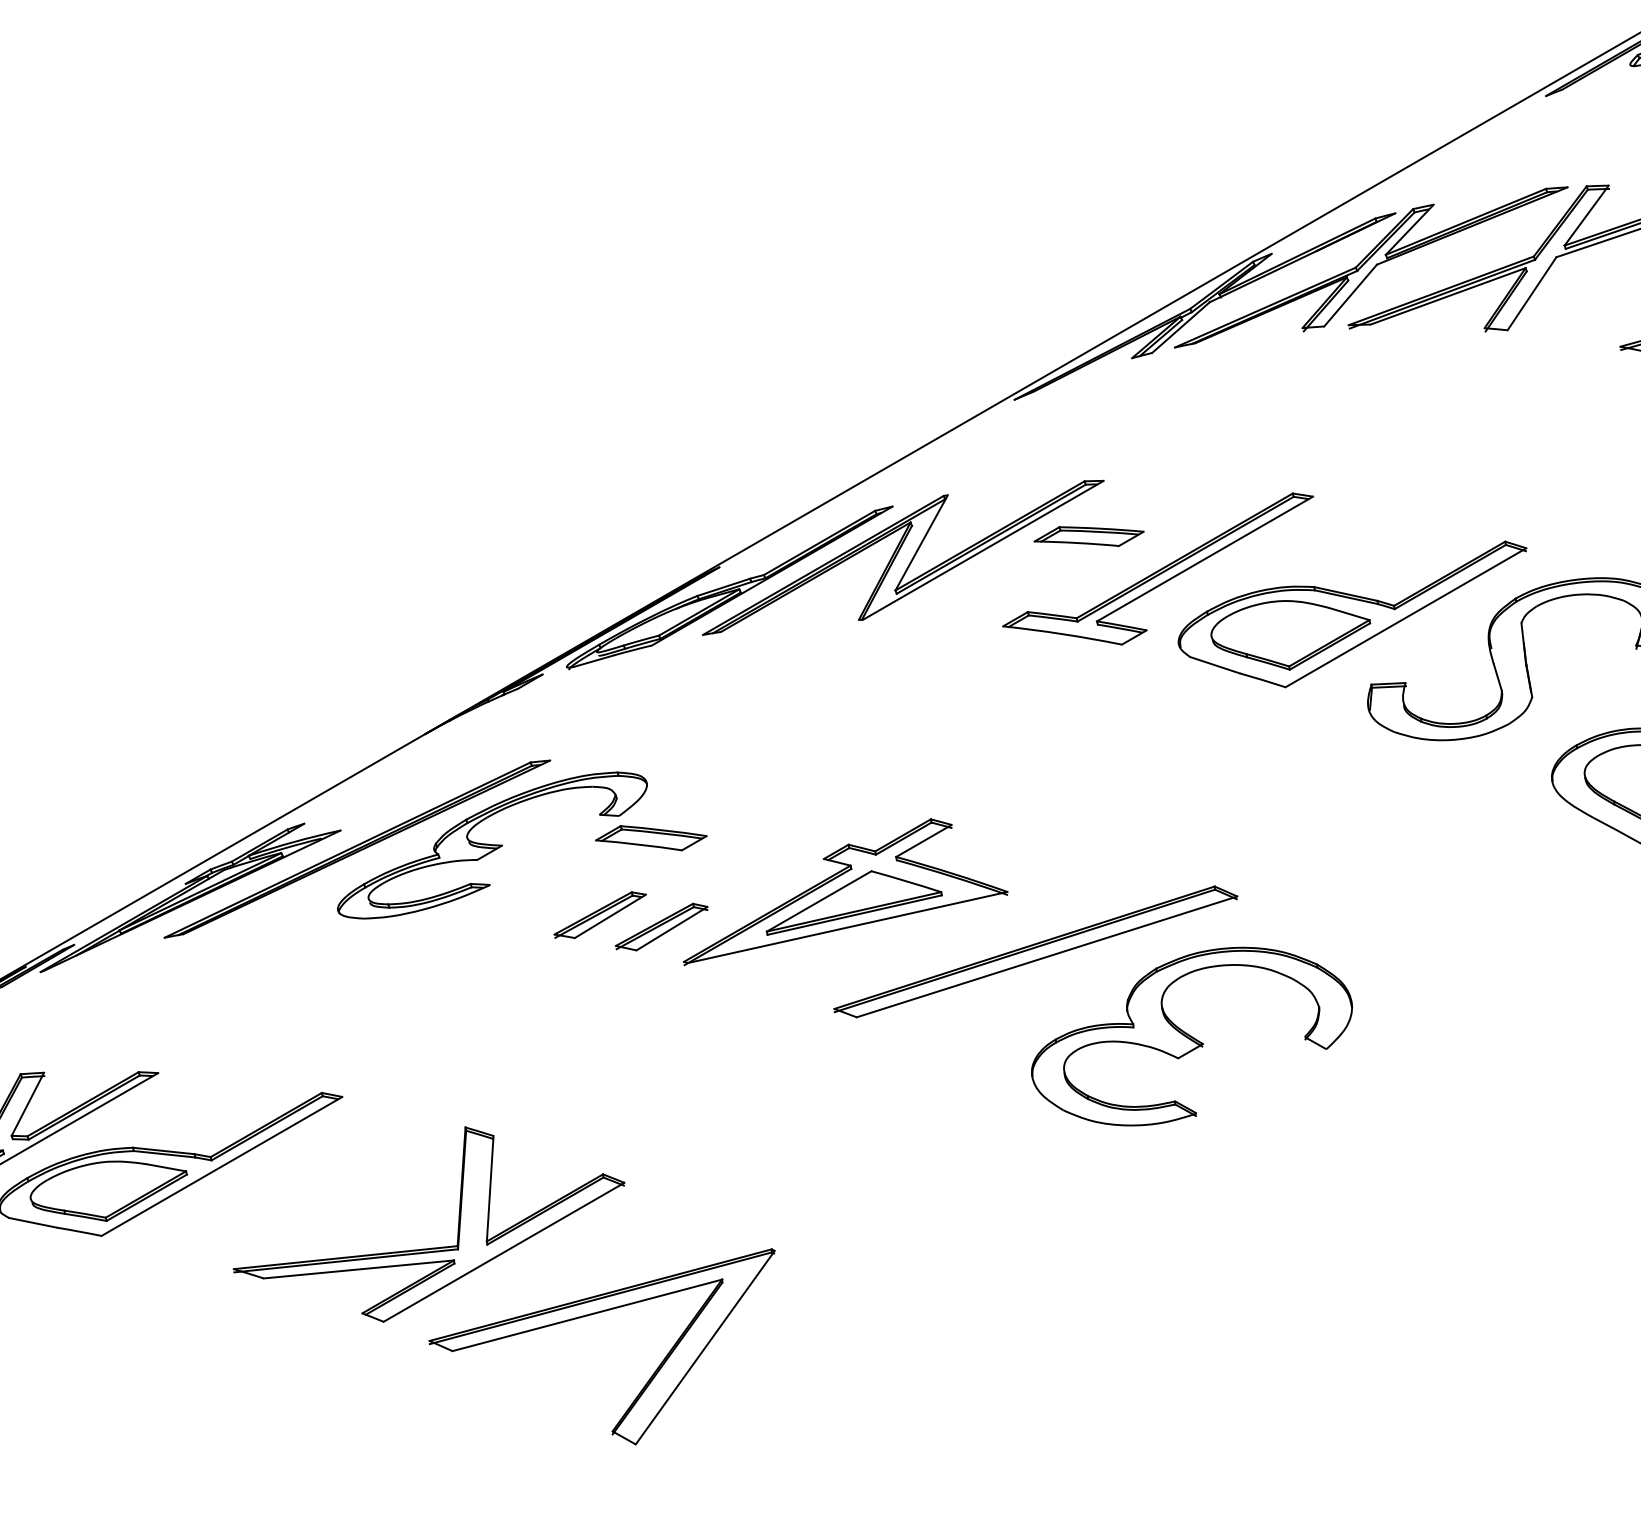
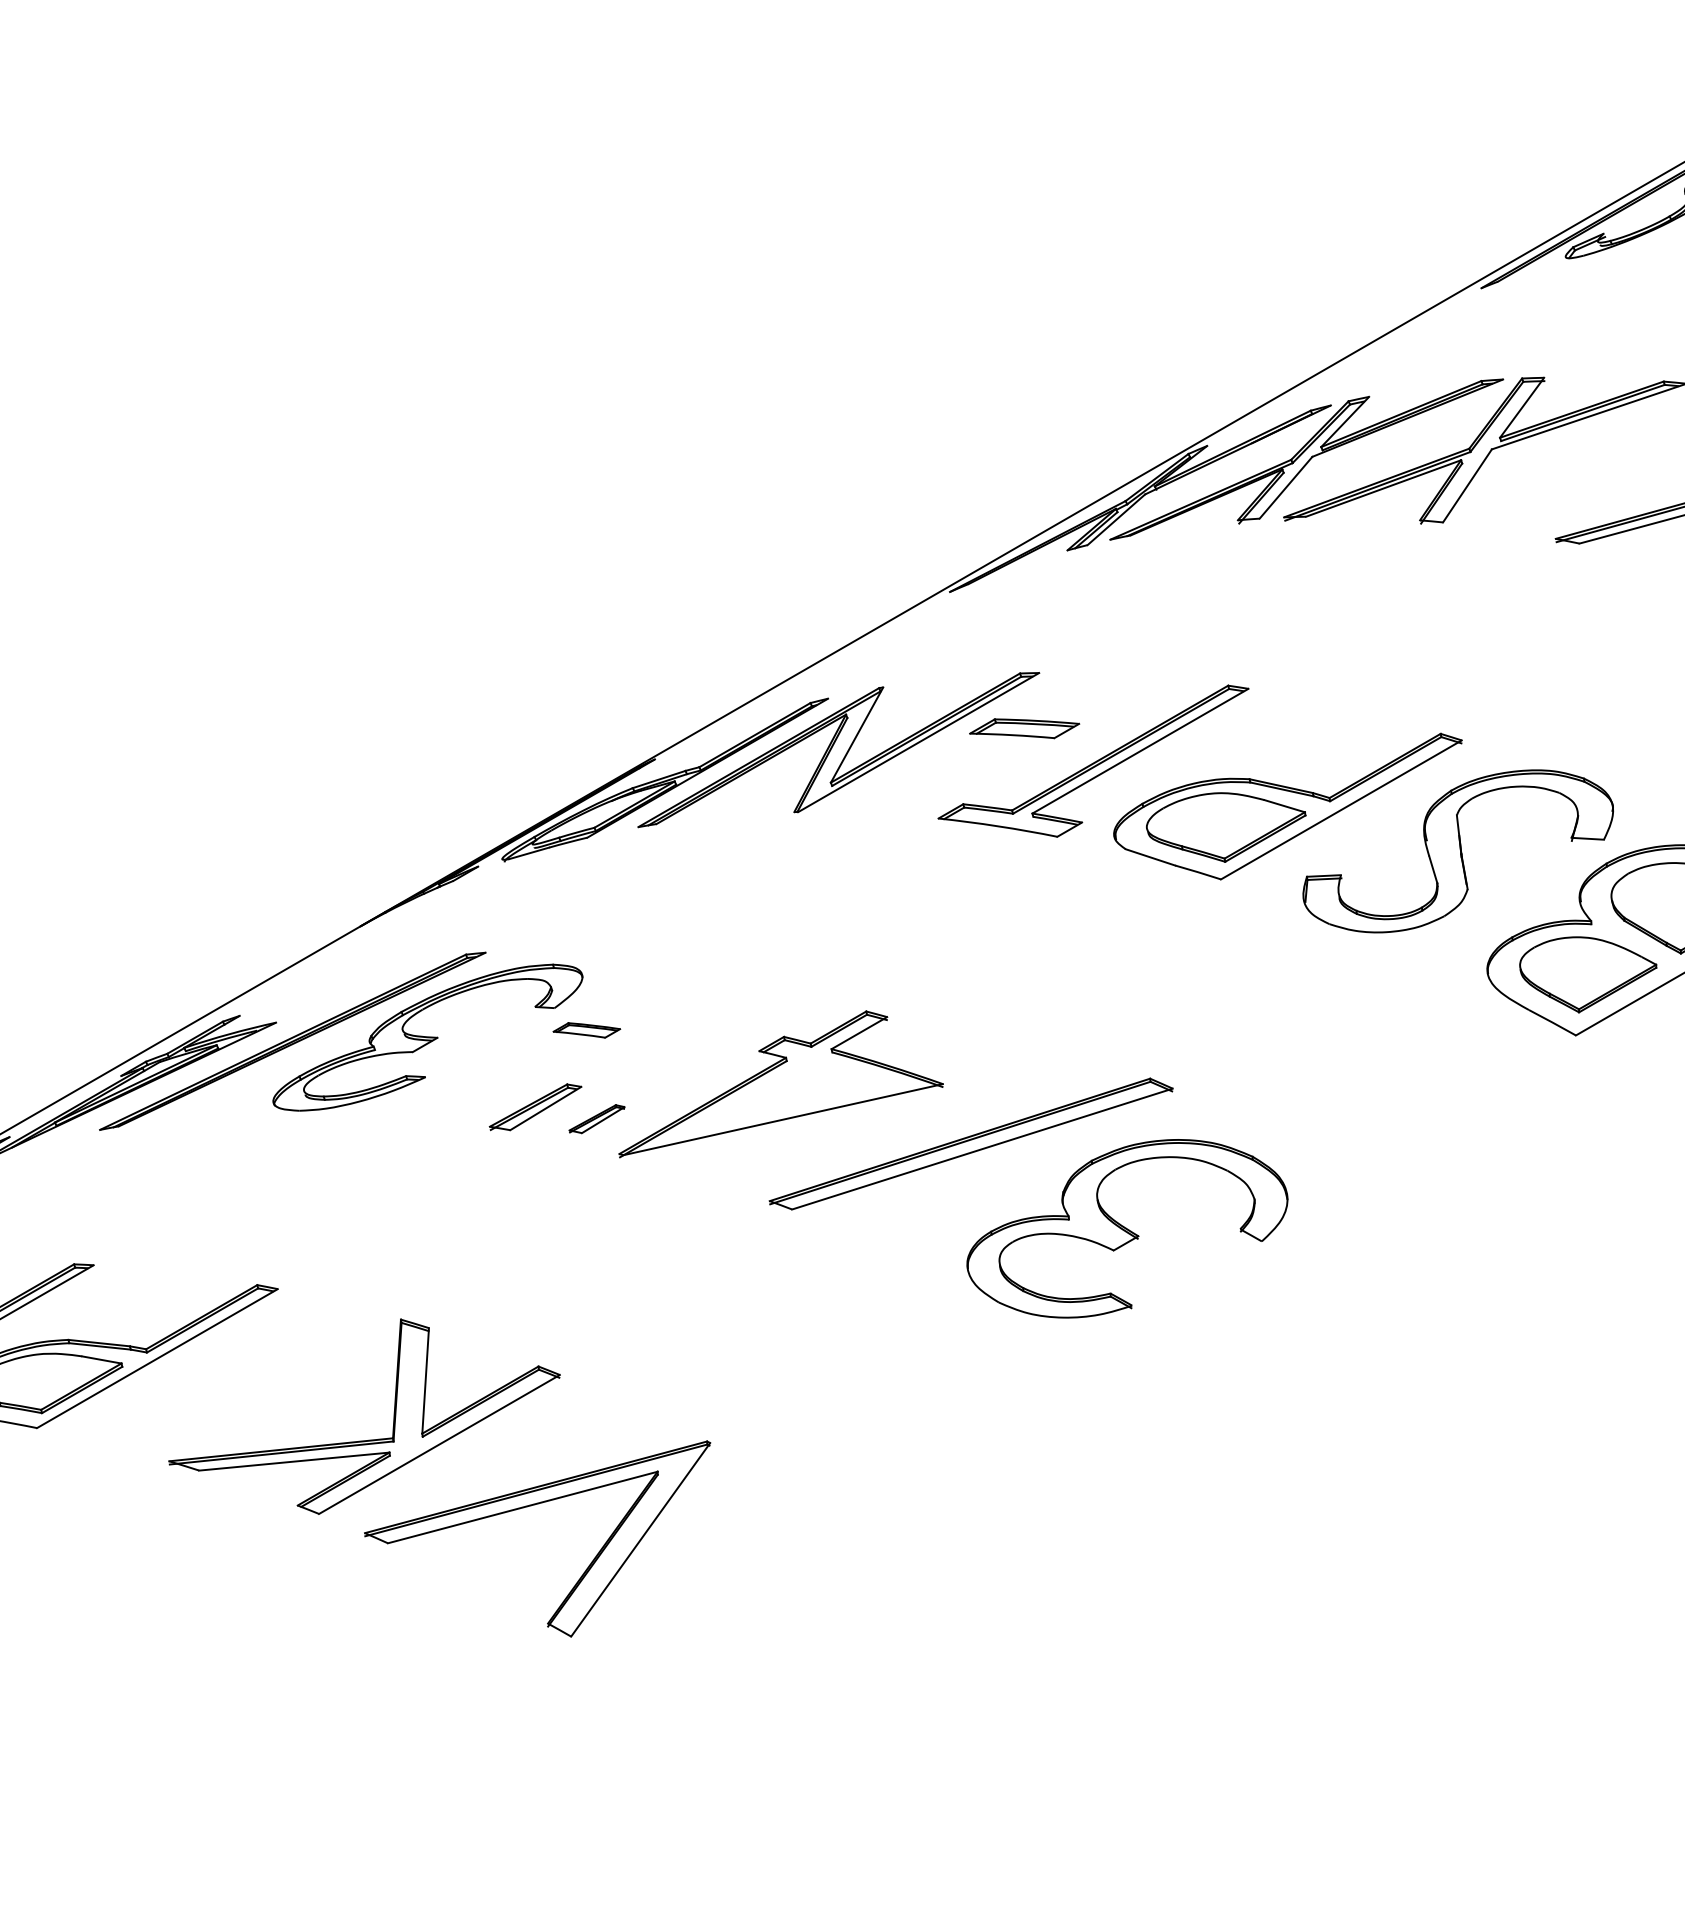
part: (651, 838) -> (586, 1030), size x0.6
part: (854, 903) -> (789, 1095), removed
part: (661, 926) -> (596, 1118), size x0.6

